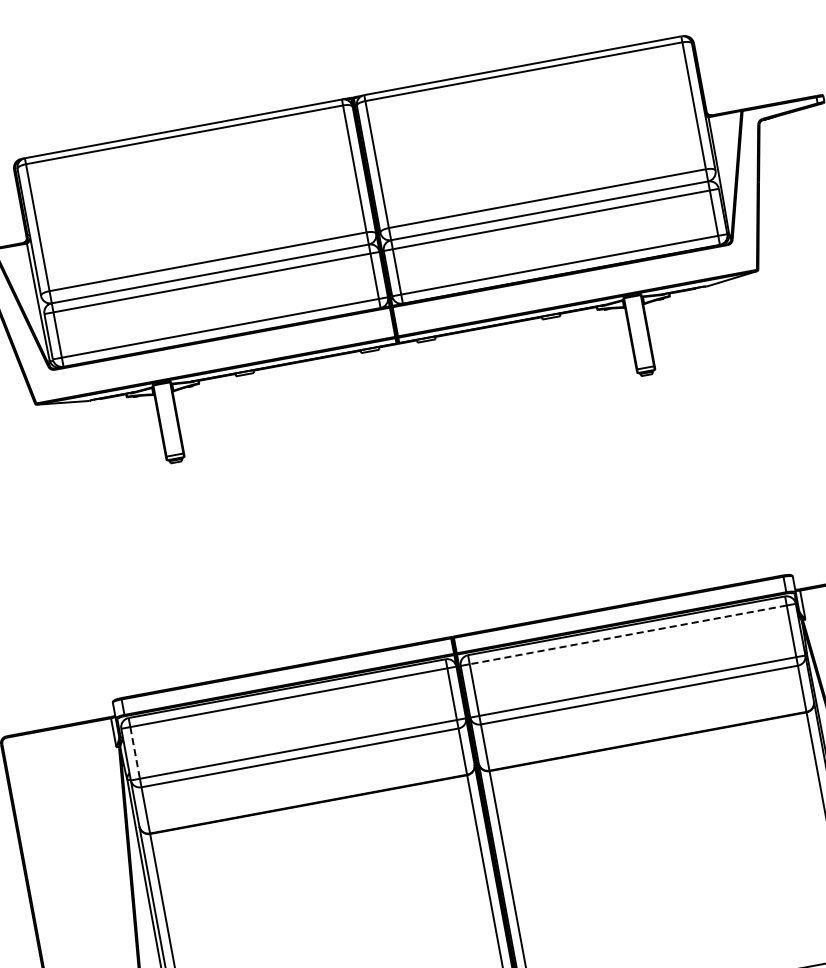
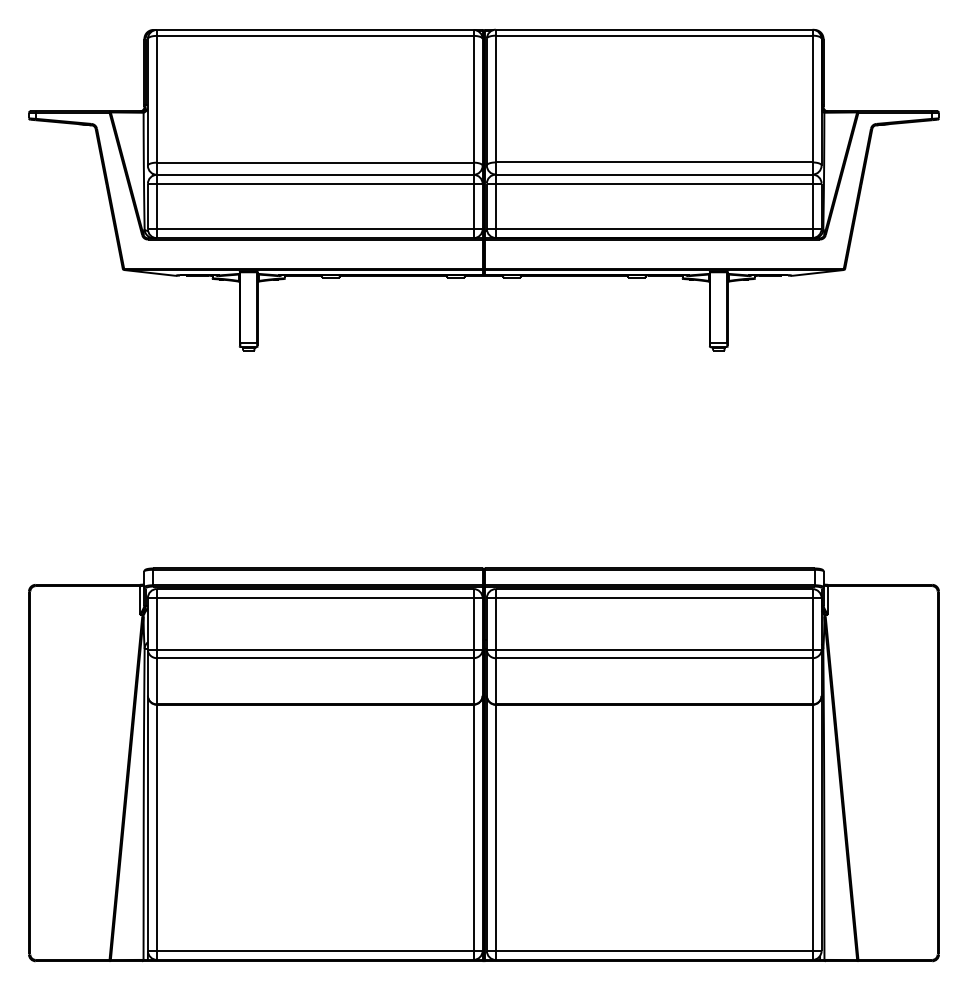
line: (627, 635) -> (653, 598), dashed -> solid
line: (134, 752) -> (156, 623), dashed -> solid

